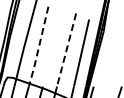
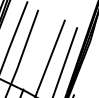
line: (38, 47) -> (23, 49), dashed -> solid
line: (66, 51) -> (51, 56), dashed -> solid

